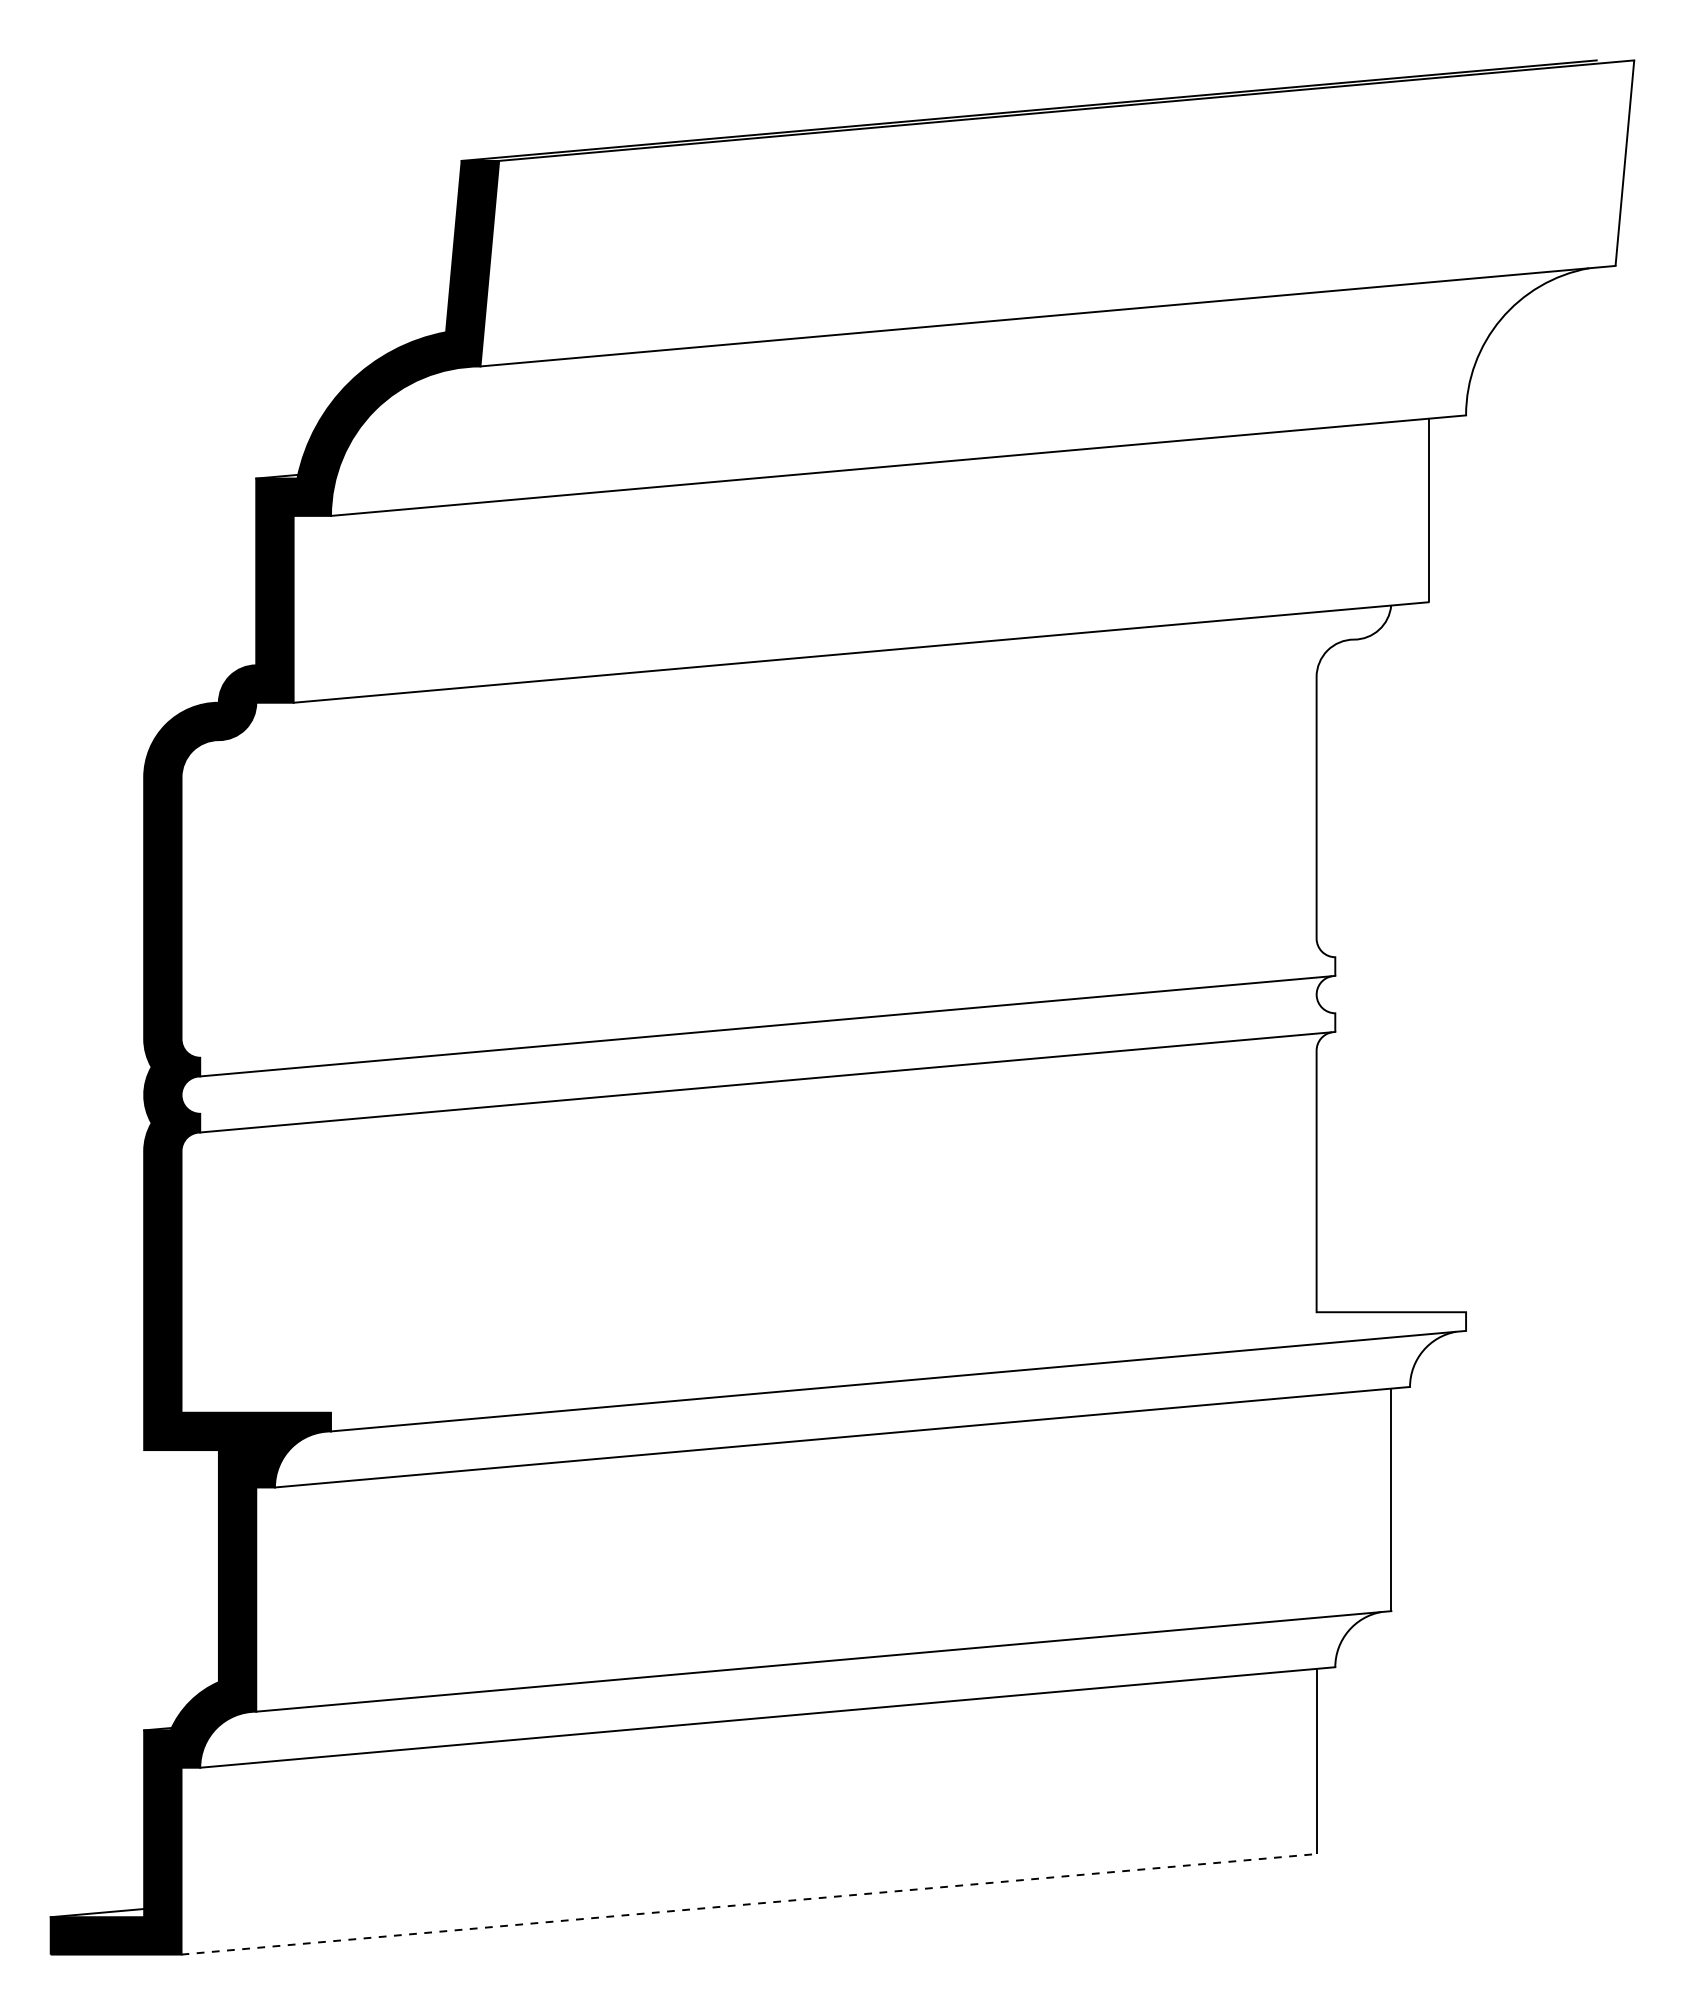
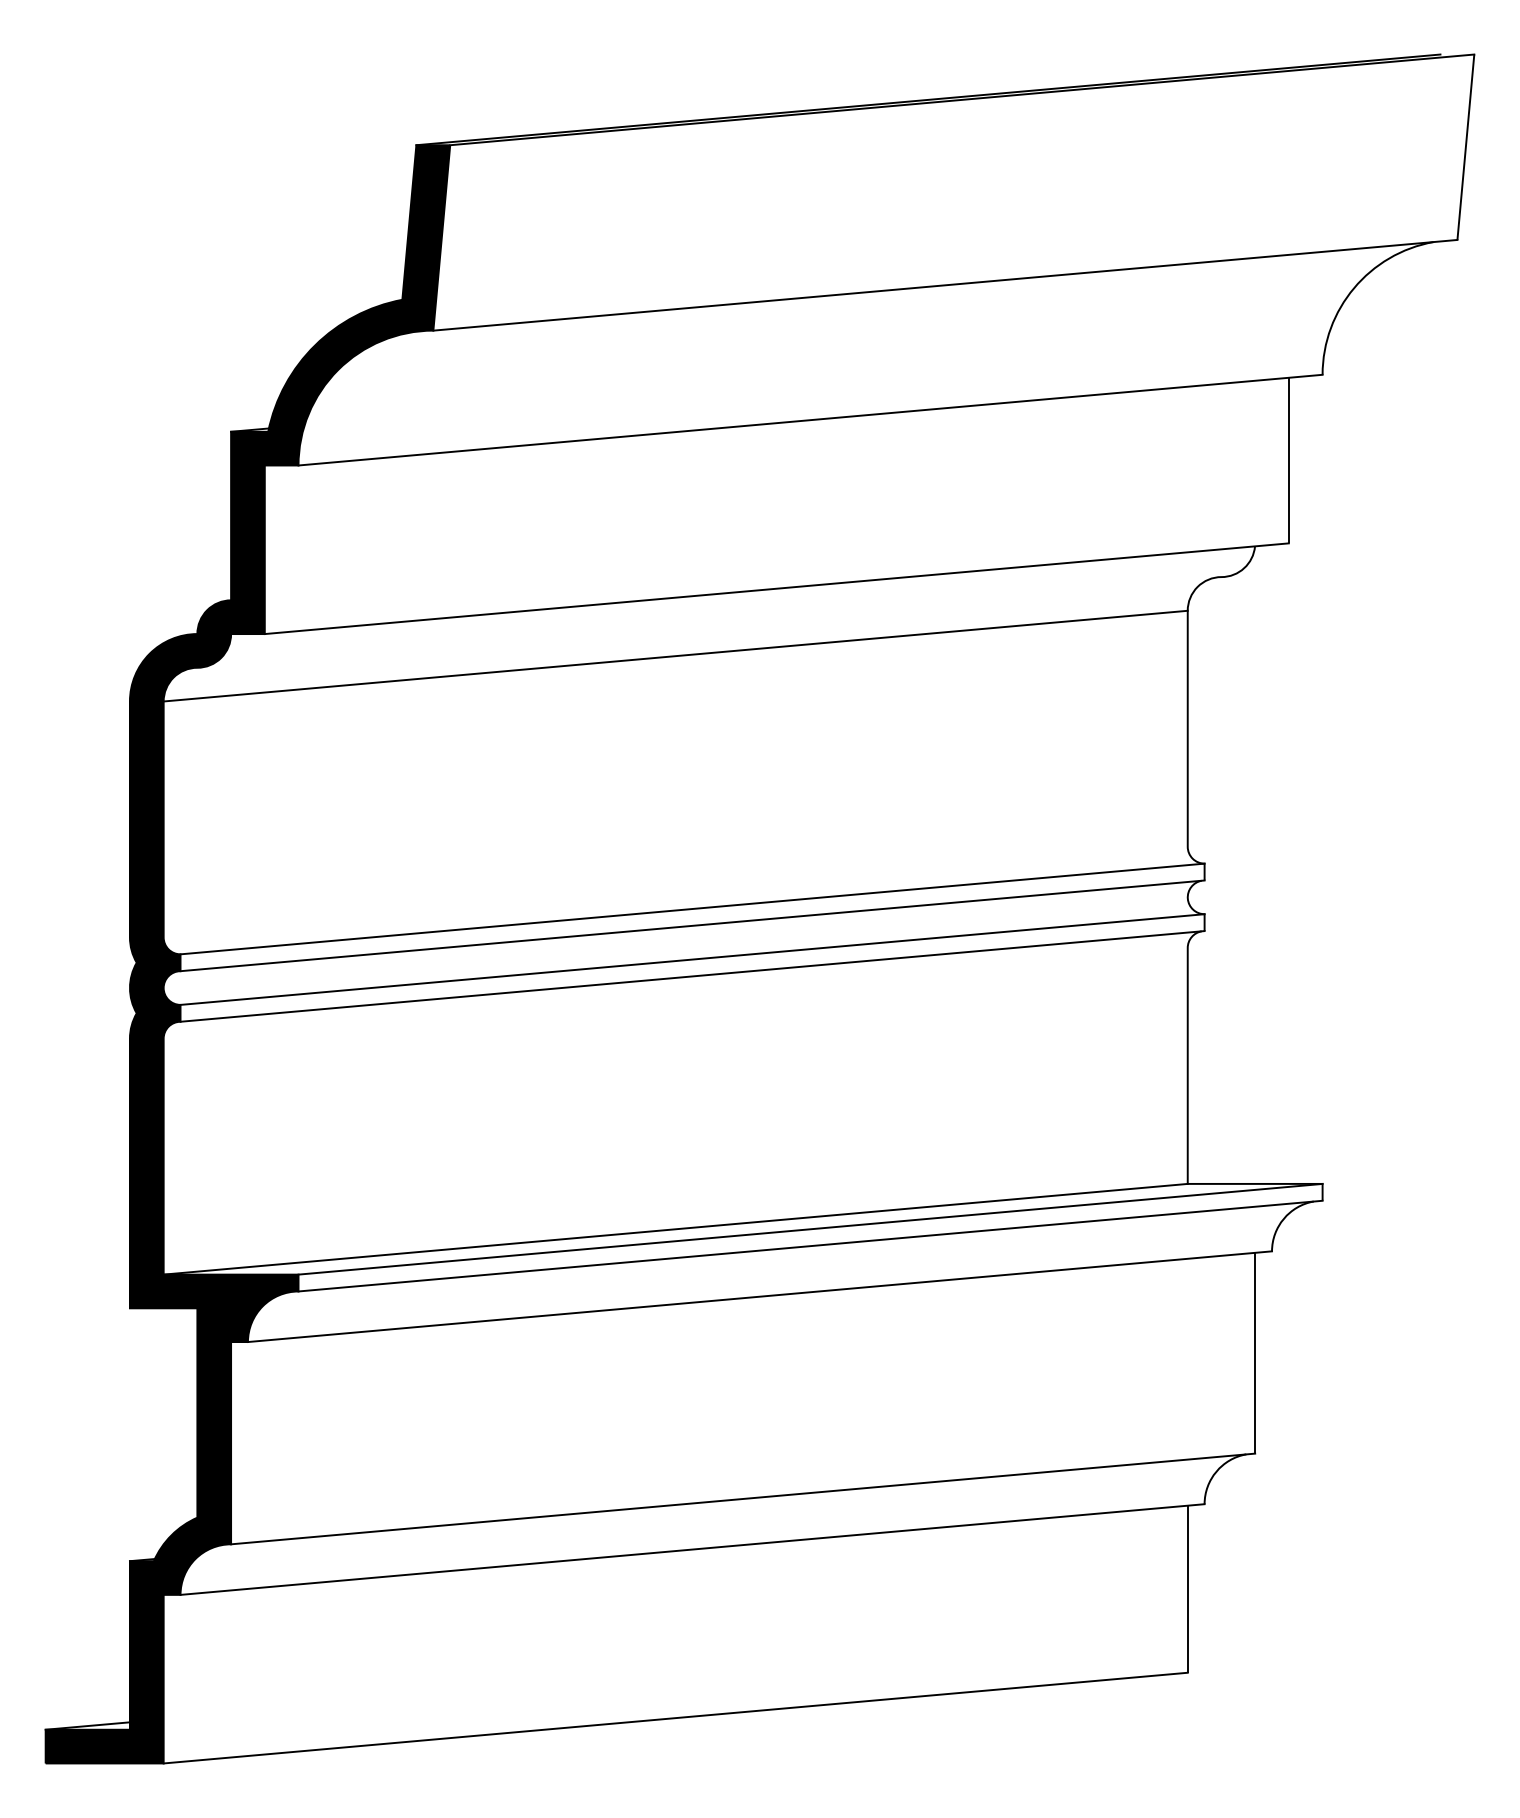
line: (748, 726) -> (675, 655), added
line: (767, 1006) -> (692, 908), added
line: (767, 1063) -> (692, 959), added
line: (748, 1361) -> (675, 1228), added
line: (898, 1361) -> (810, 1228), added
line: (749, 1904) -> (676, 1718), dashed -> solid

